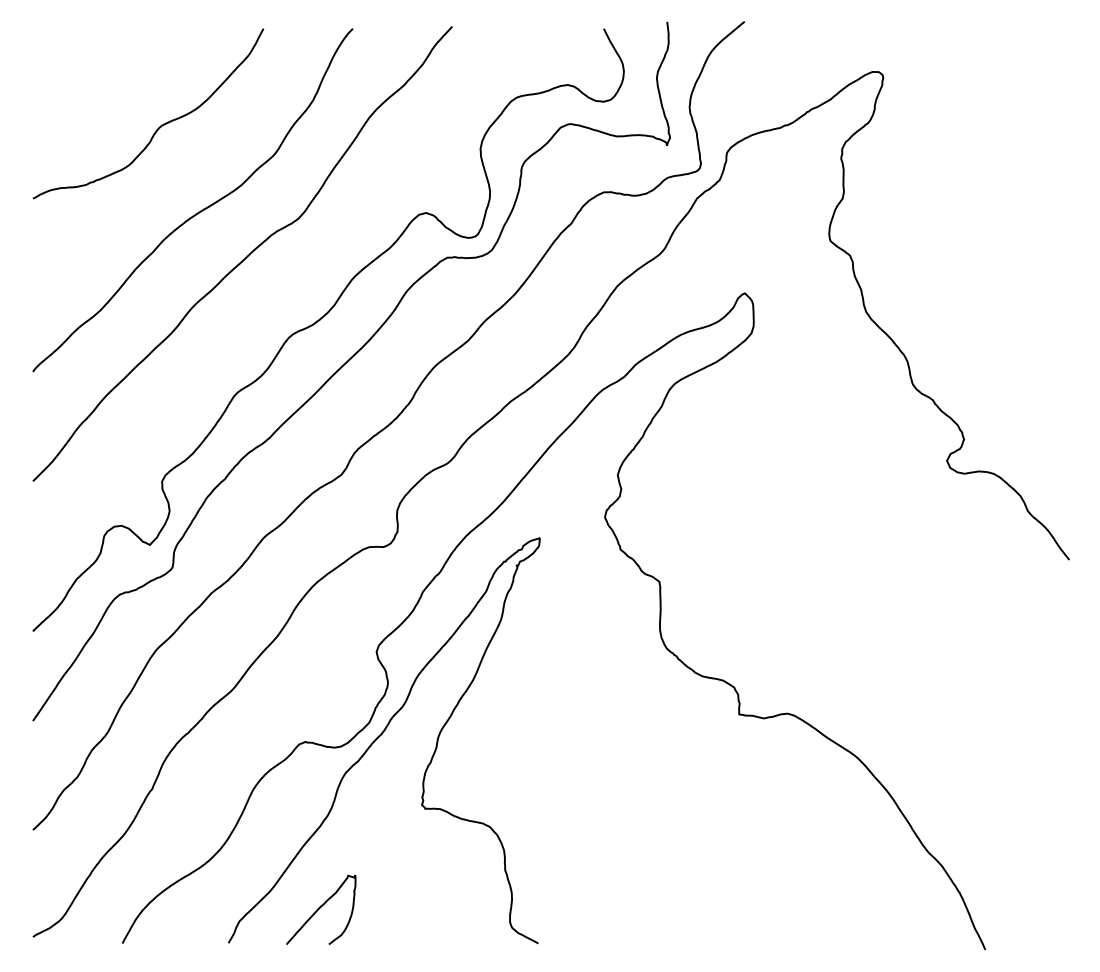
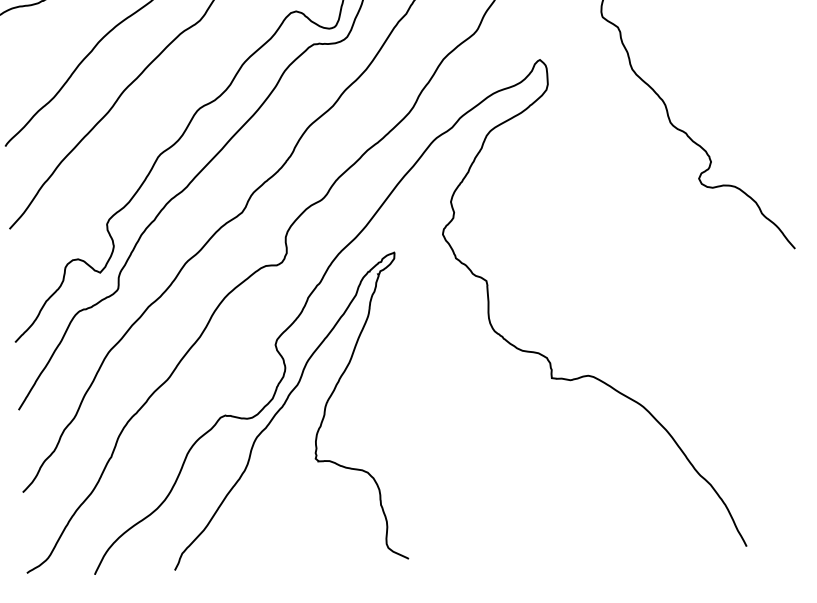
curve: (320, 908) -> (243, 540), removed

